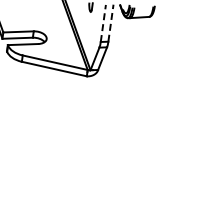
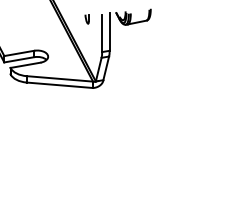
line: (103, 23) -> (102, 33), dashed -> solid
line: (110, 23) -> (109, 32), dashed -> solid

